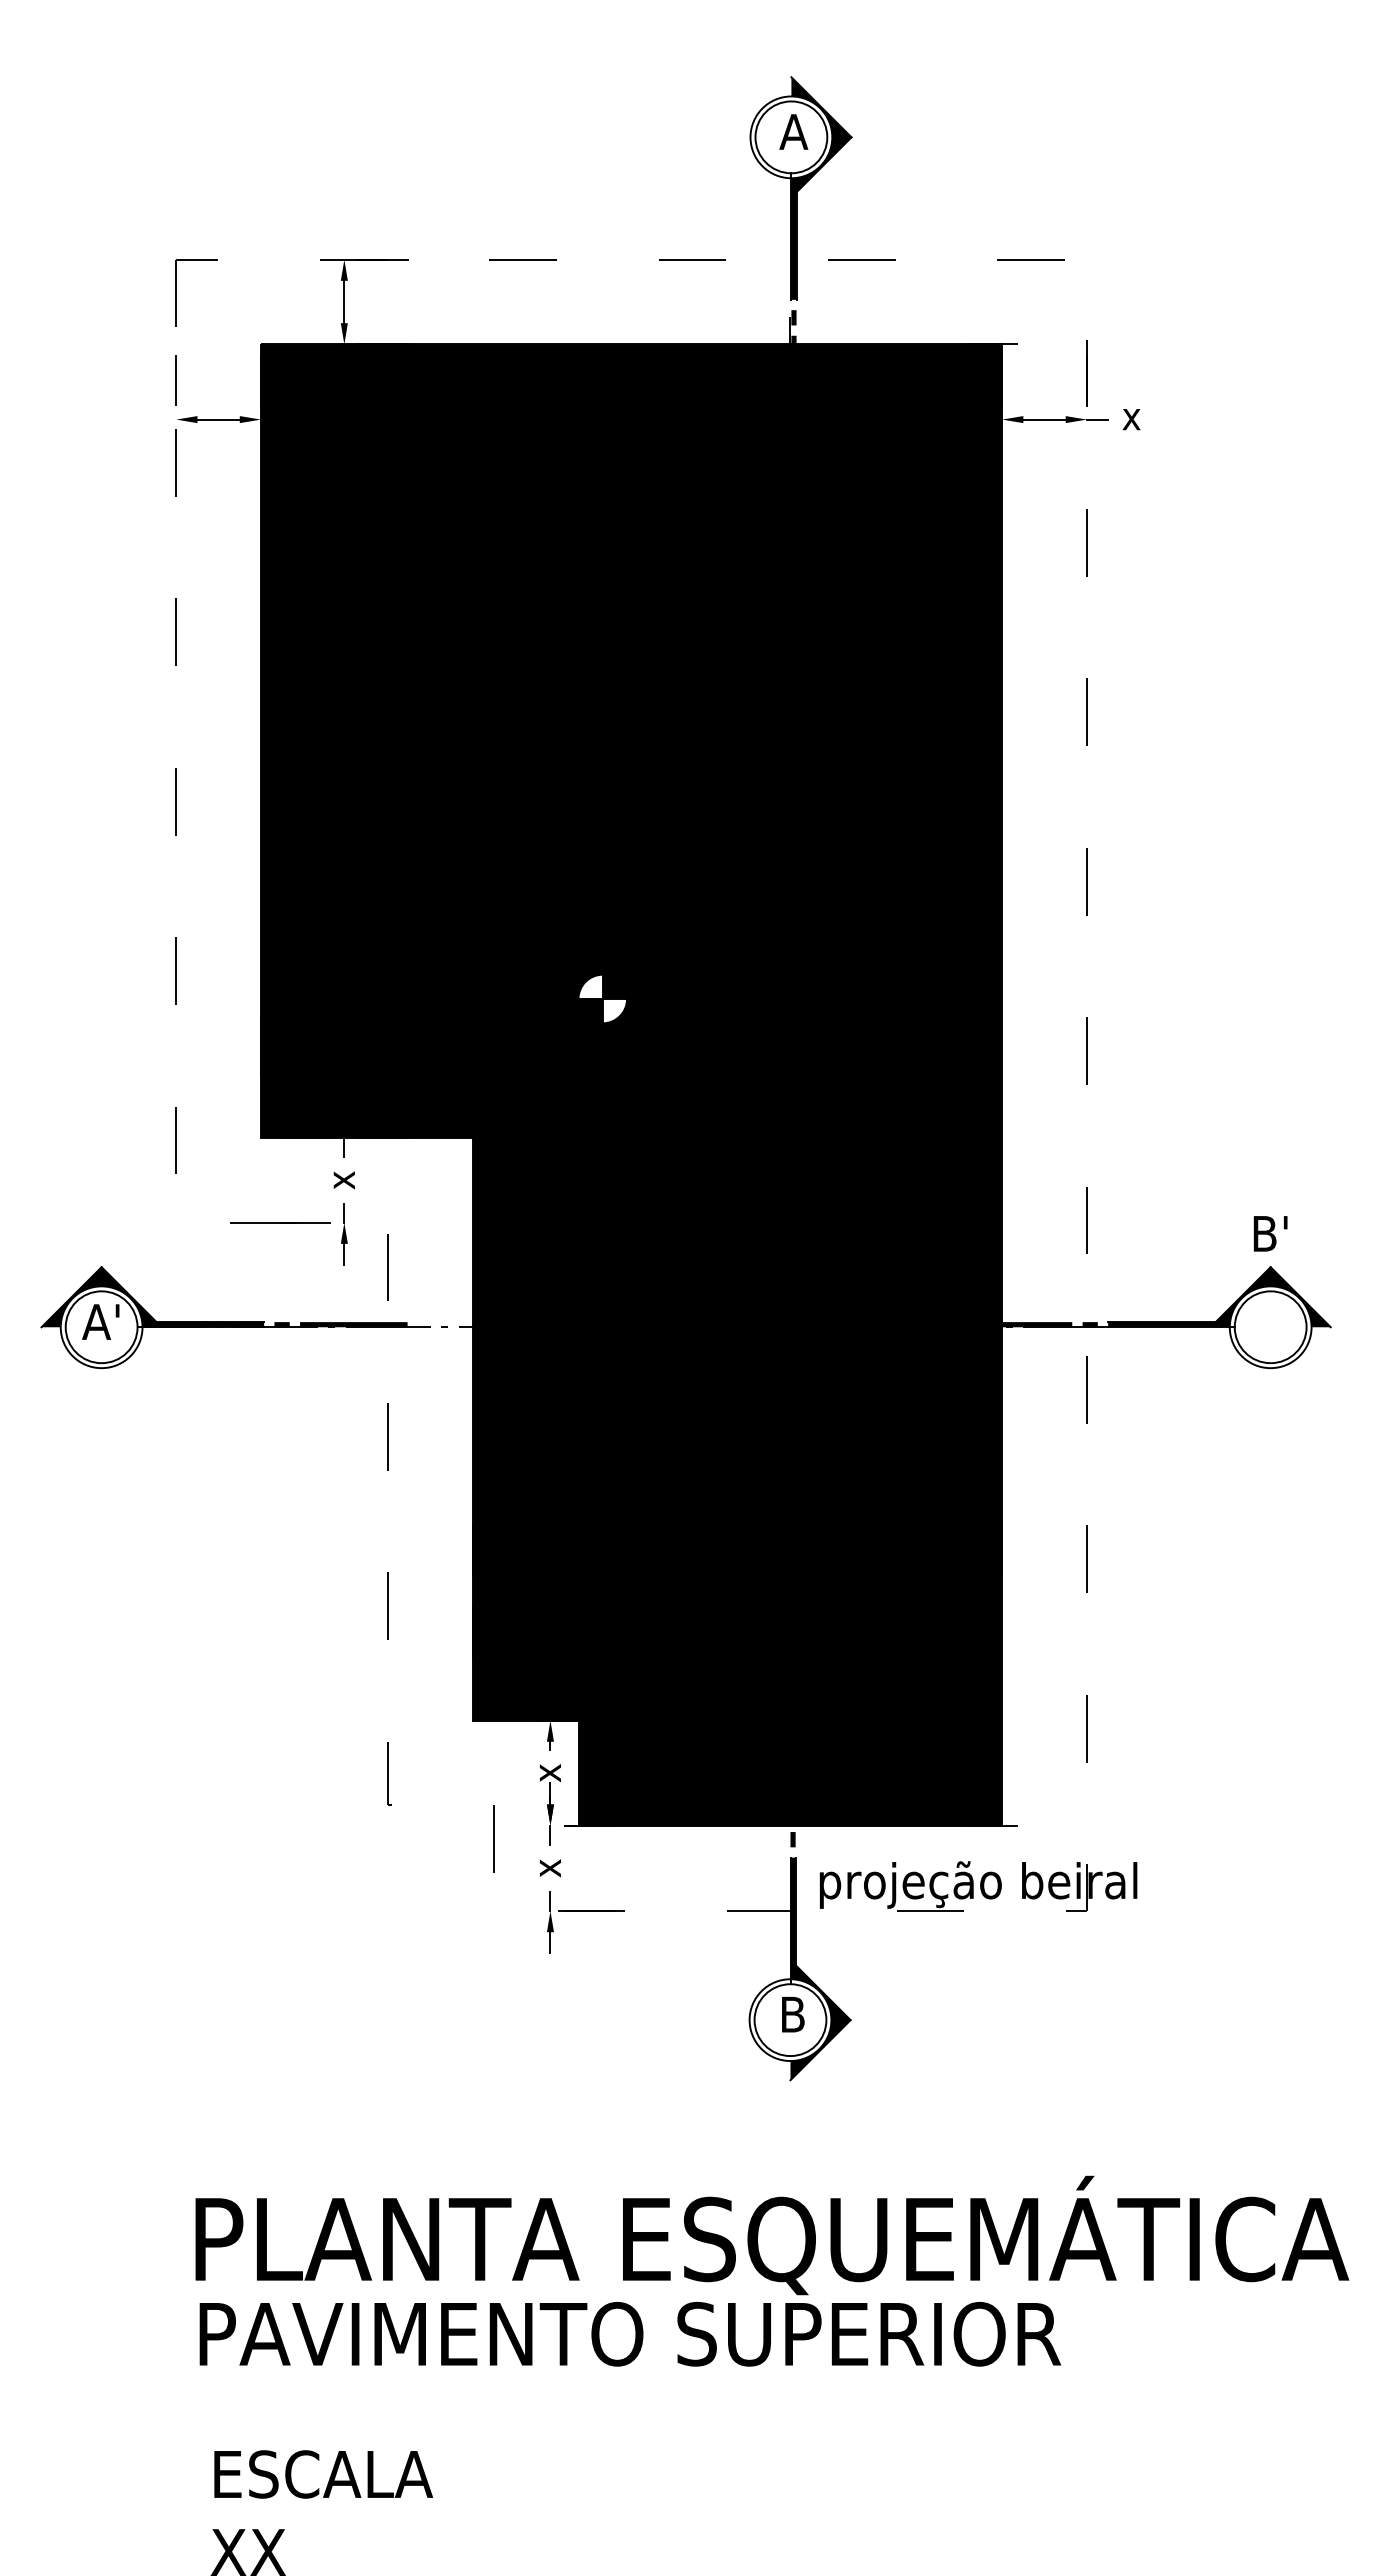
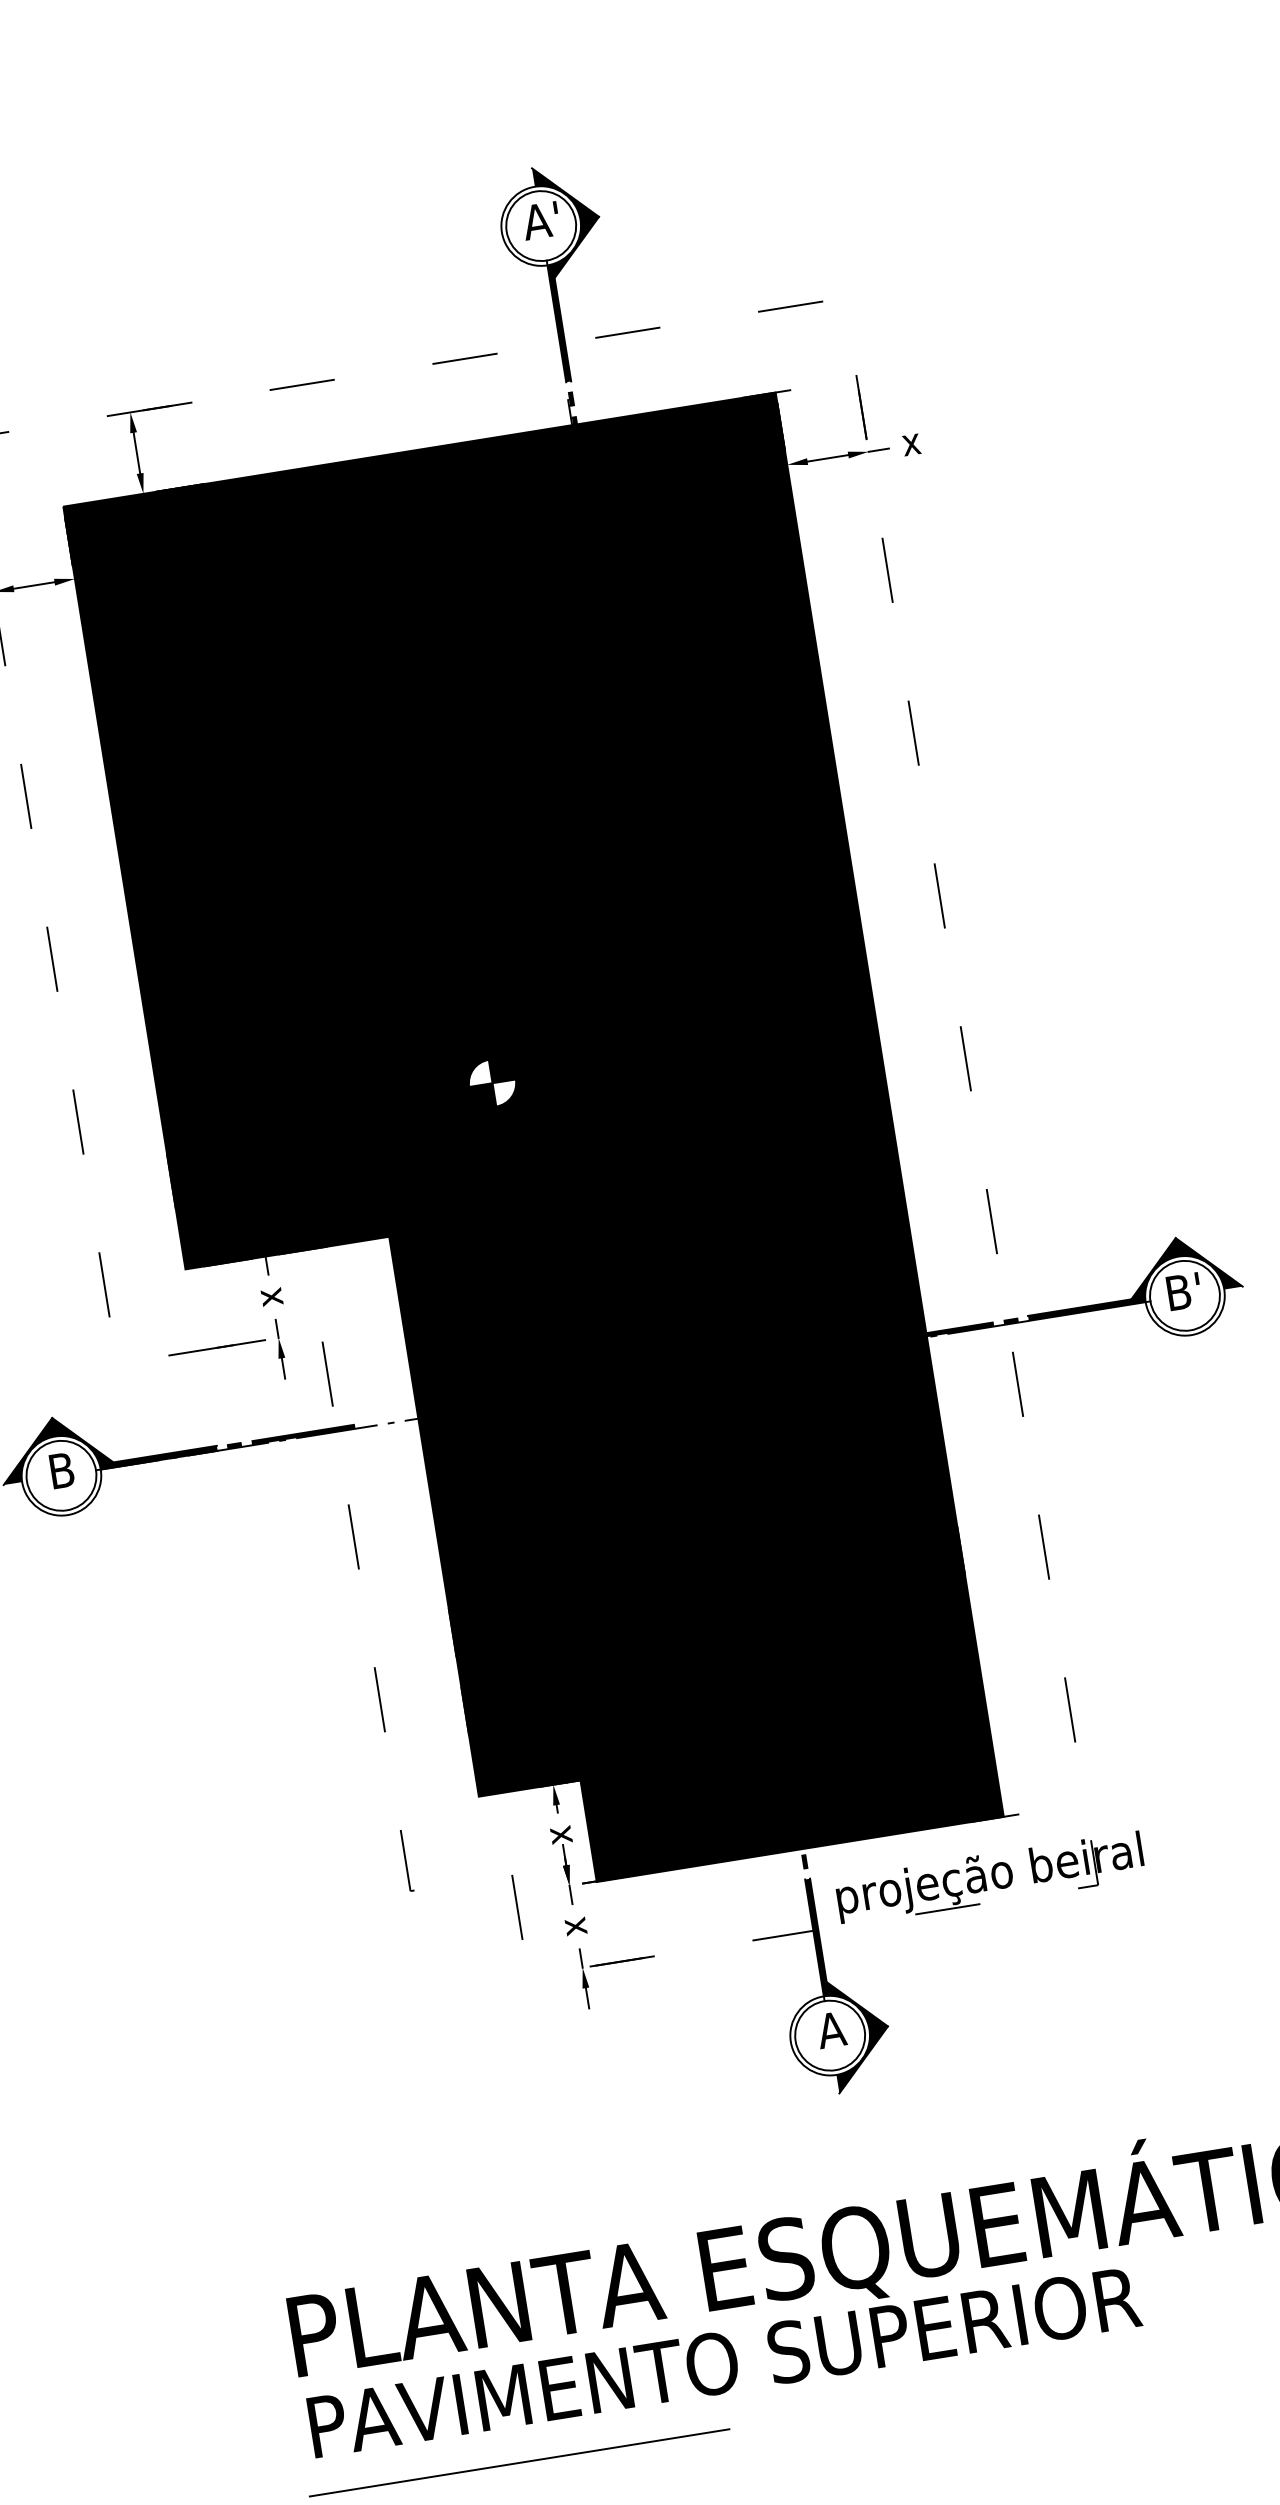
text: (791, 131) -> (540, 220), A -> A'
text: (1270, 1233) -> (1184, 1291), moved
text: (100, 1321) -> (59, 1470), A' -> B
text: (792, 2014) -> (831, 2029), B -> A
line: (405, 2403) -> (519, 2463), added

